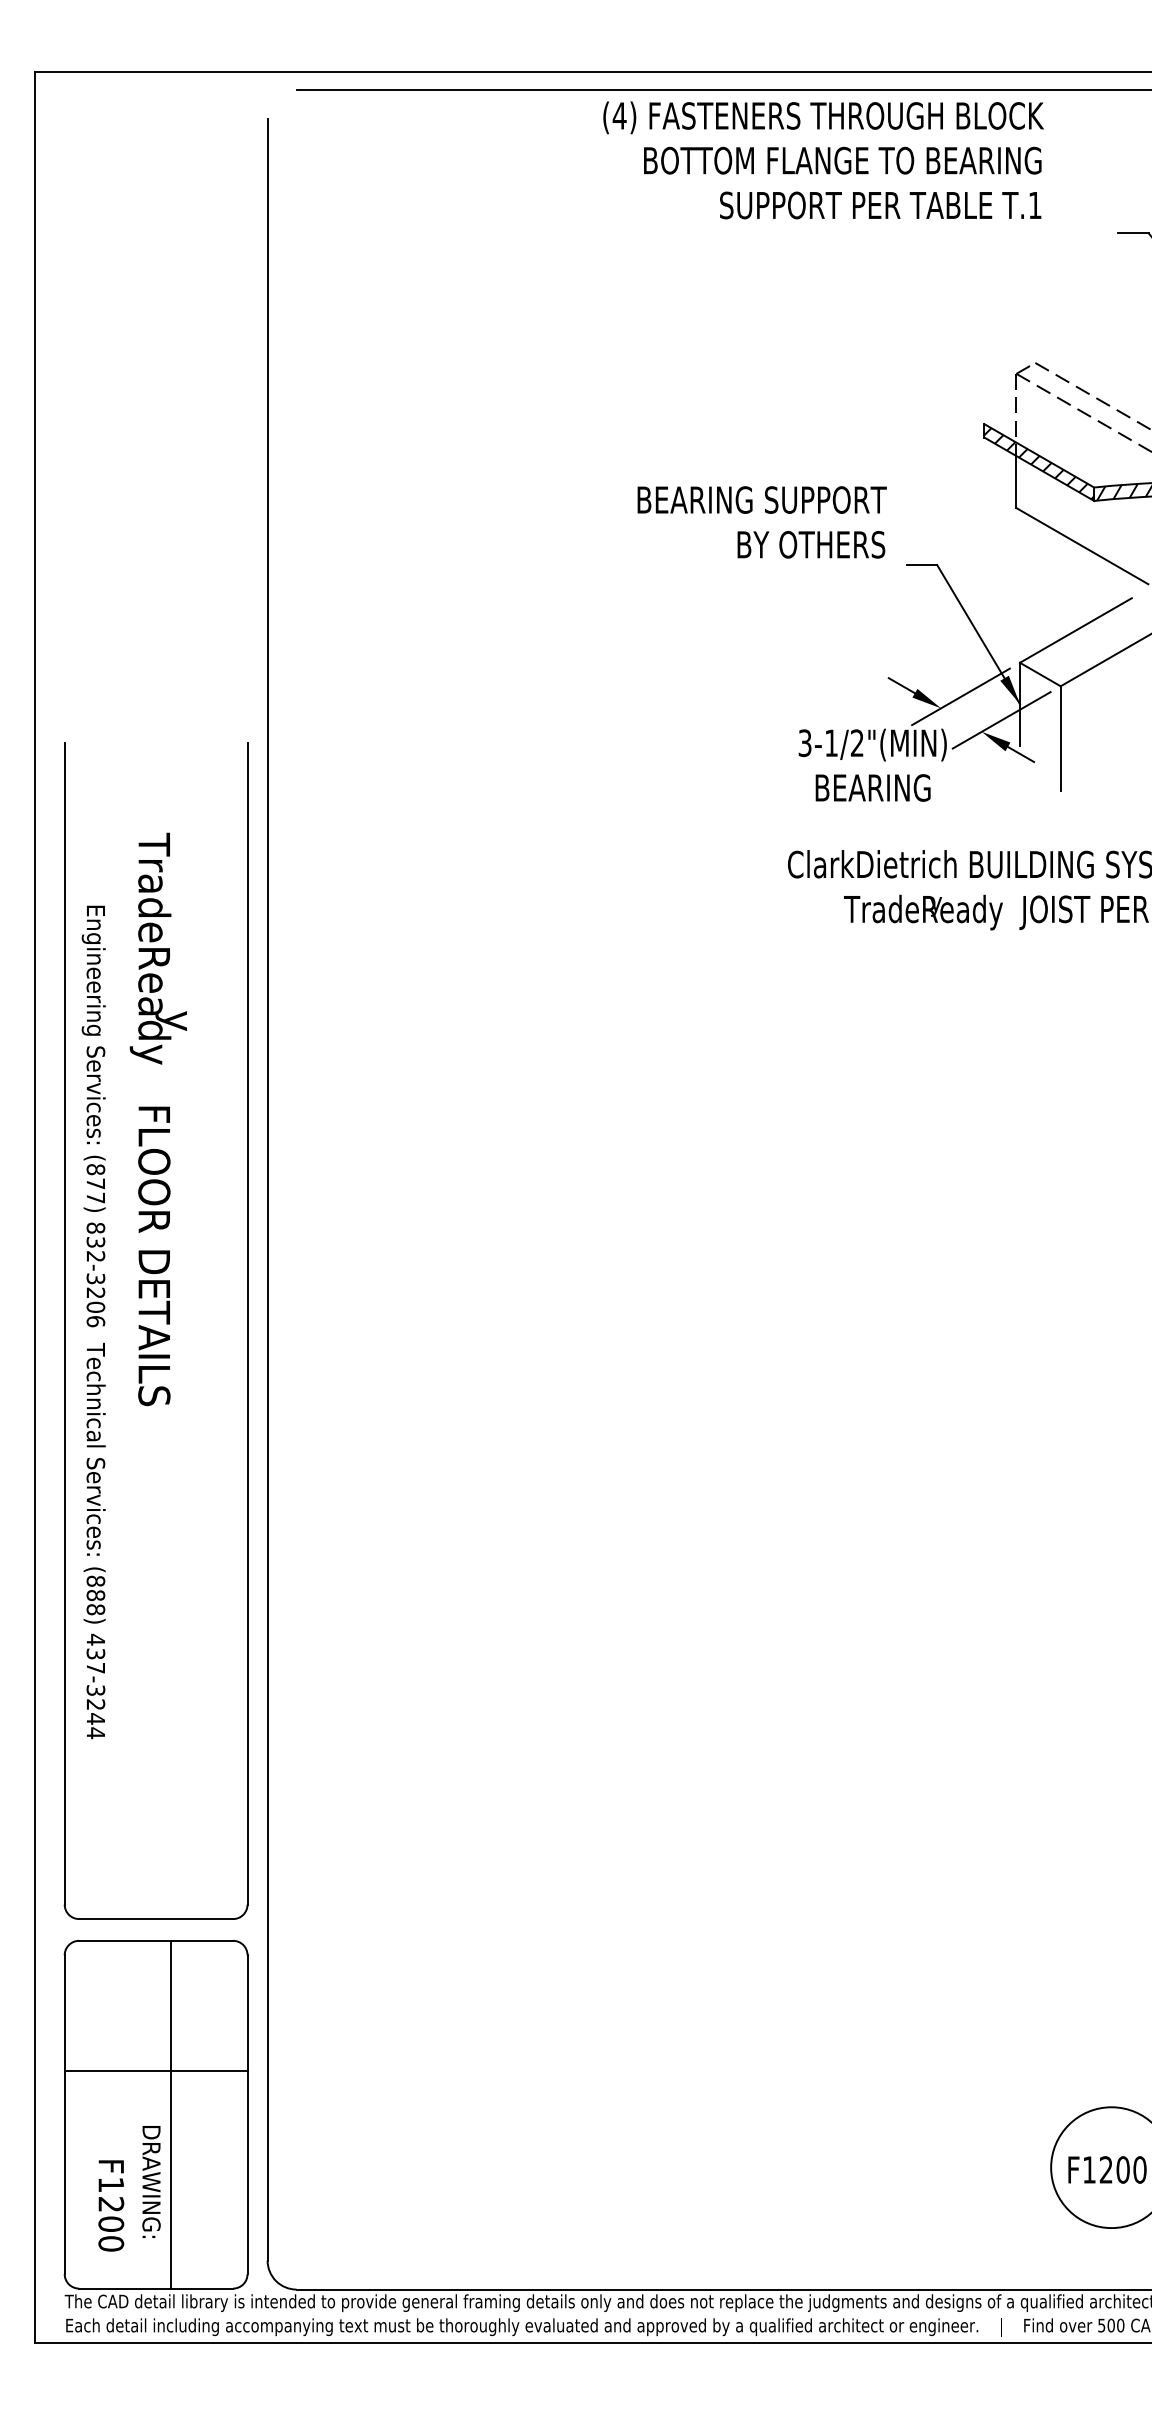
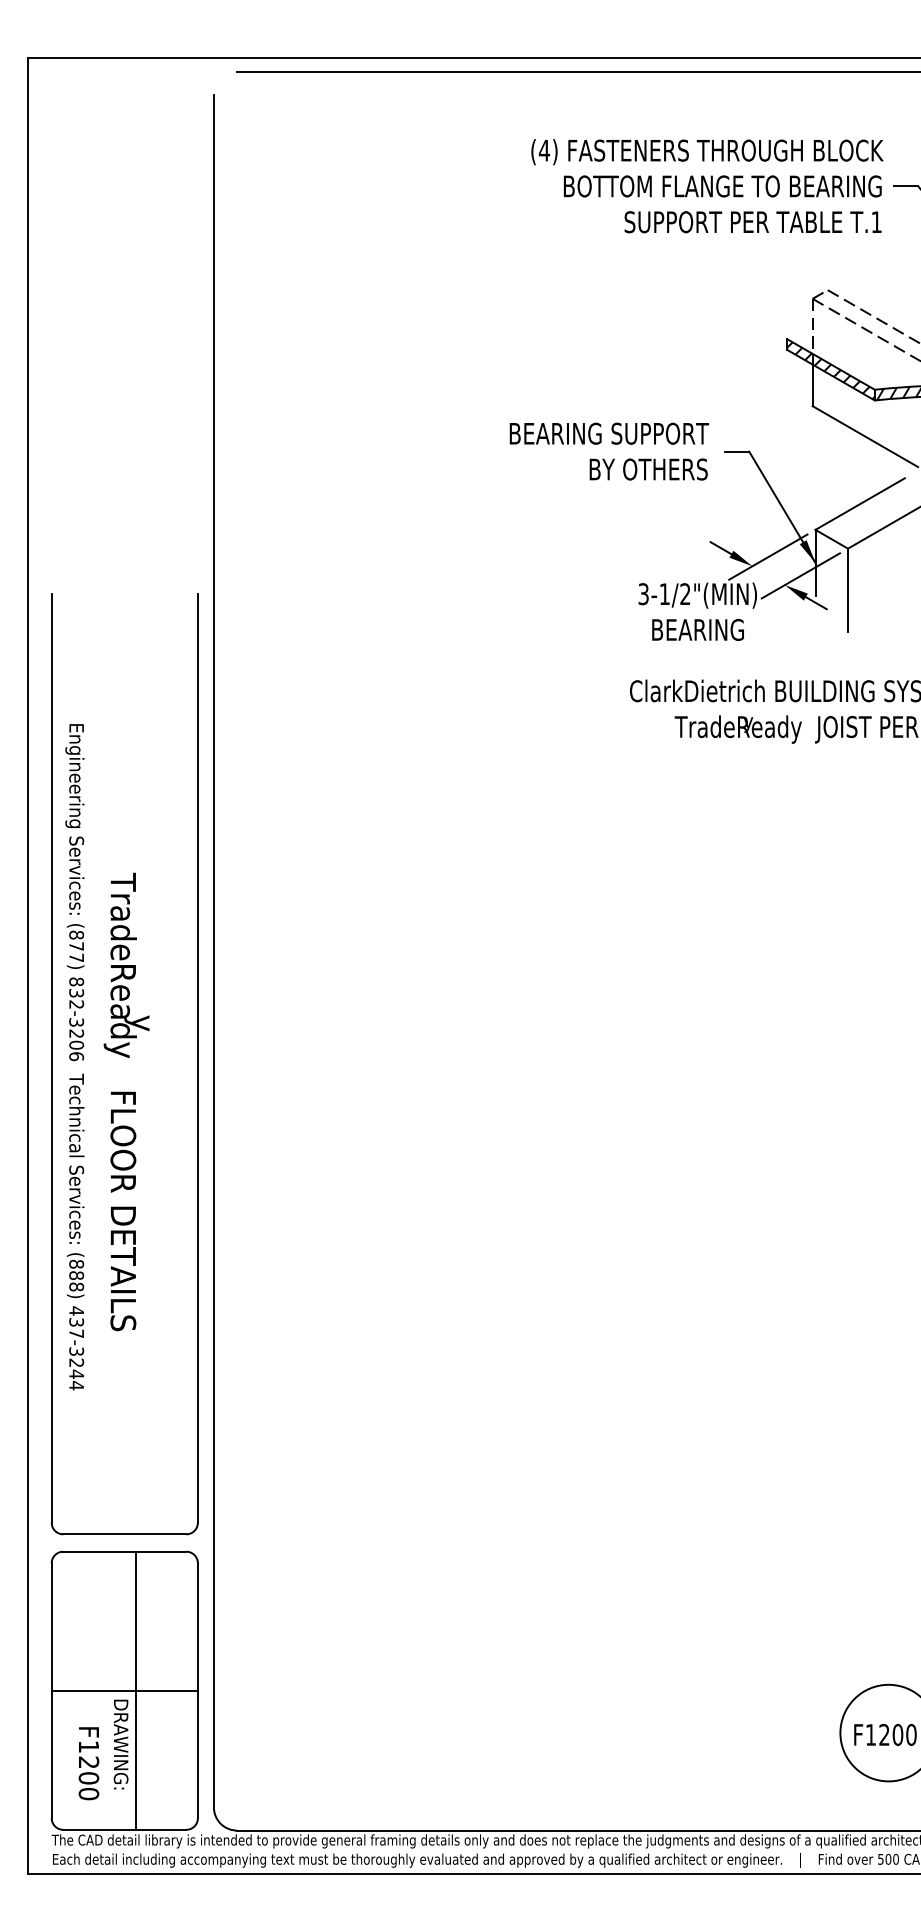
text: (823, 160) -> (707, 186), moved
text: (761, 522) -> (608, 451), moved
text: (158, 1118) -> (126, 1101), moved
line: (155, 2070) -> (124, 1690), moved

